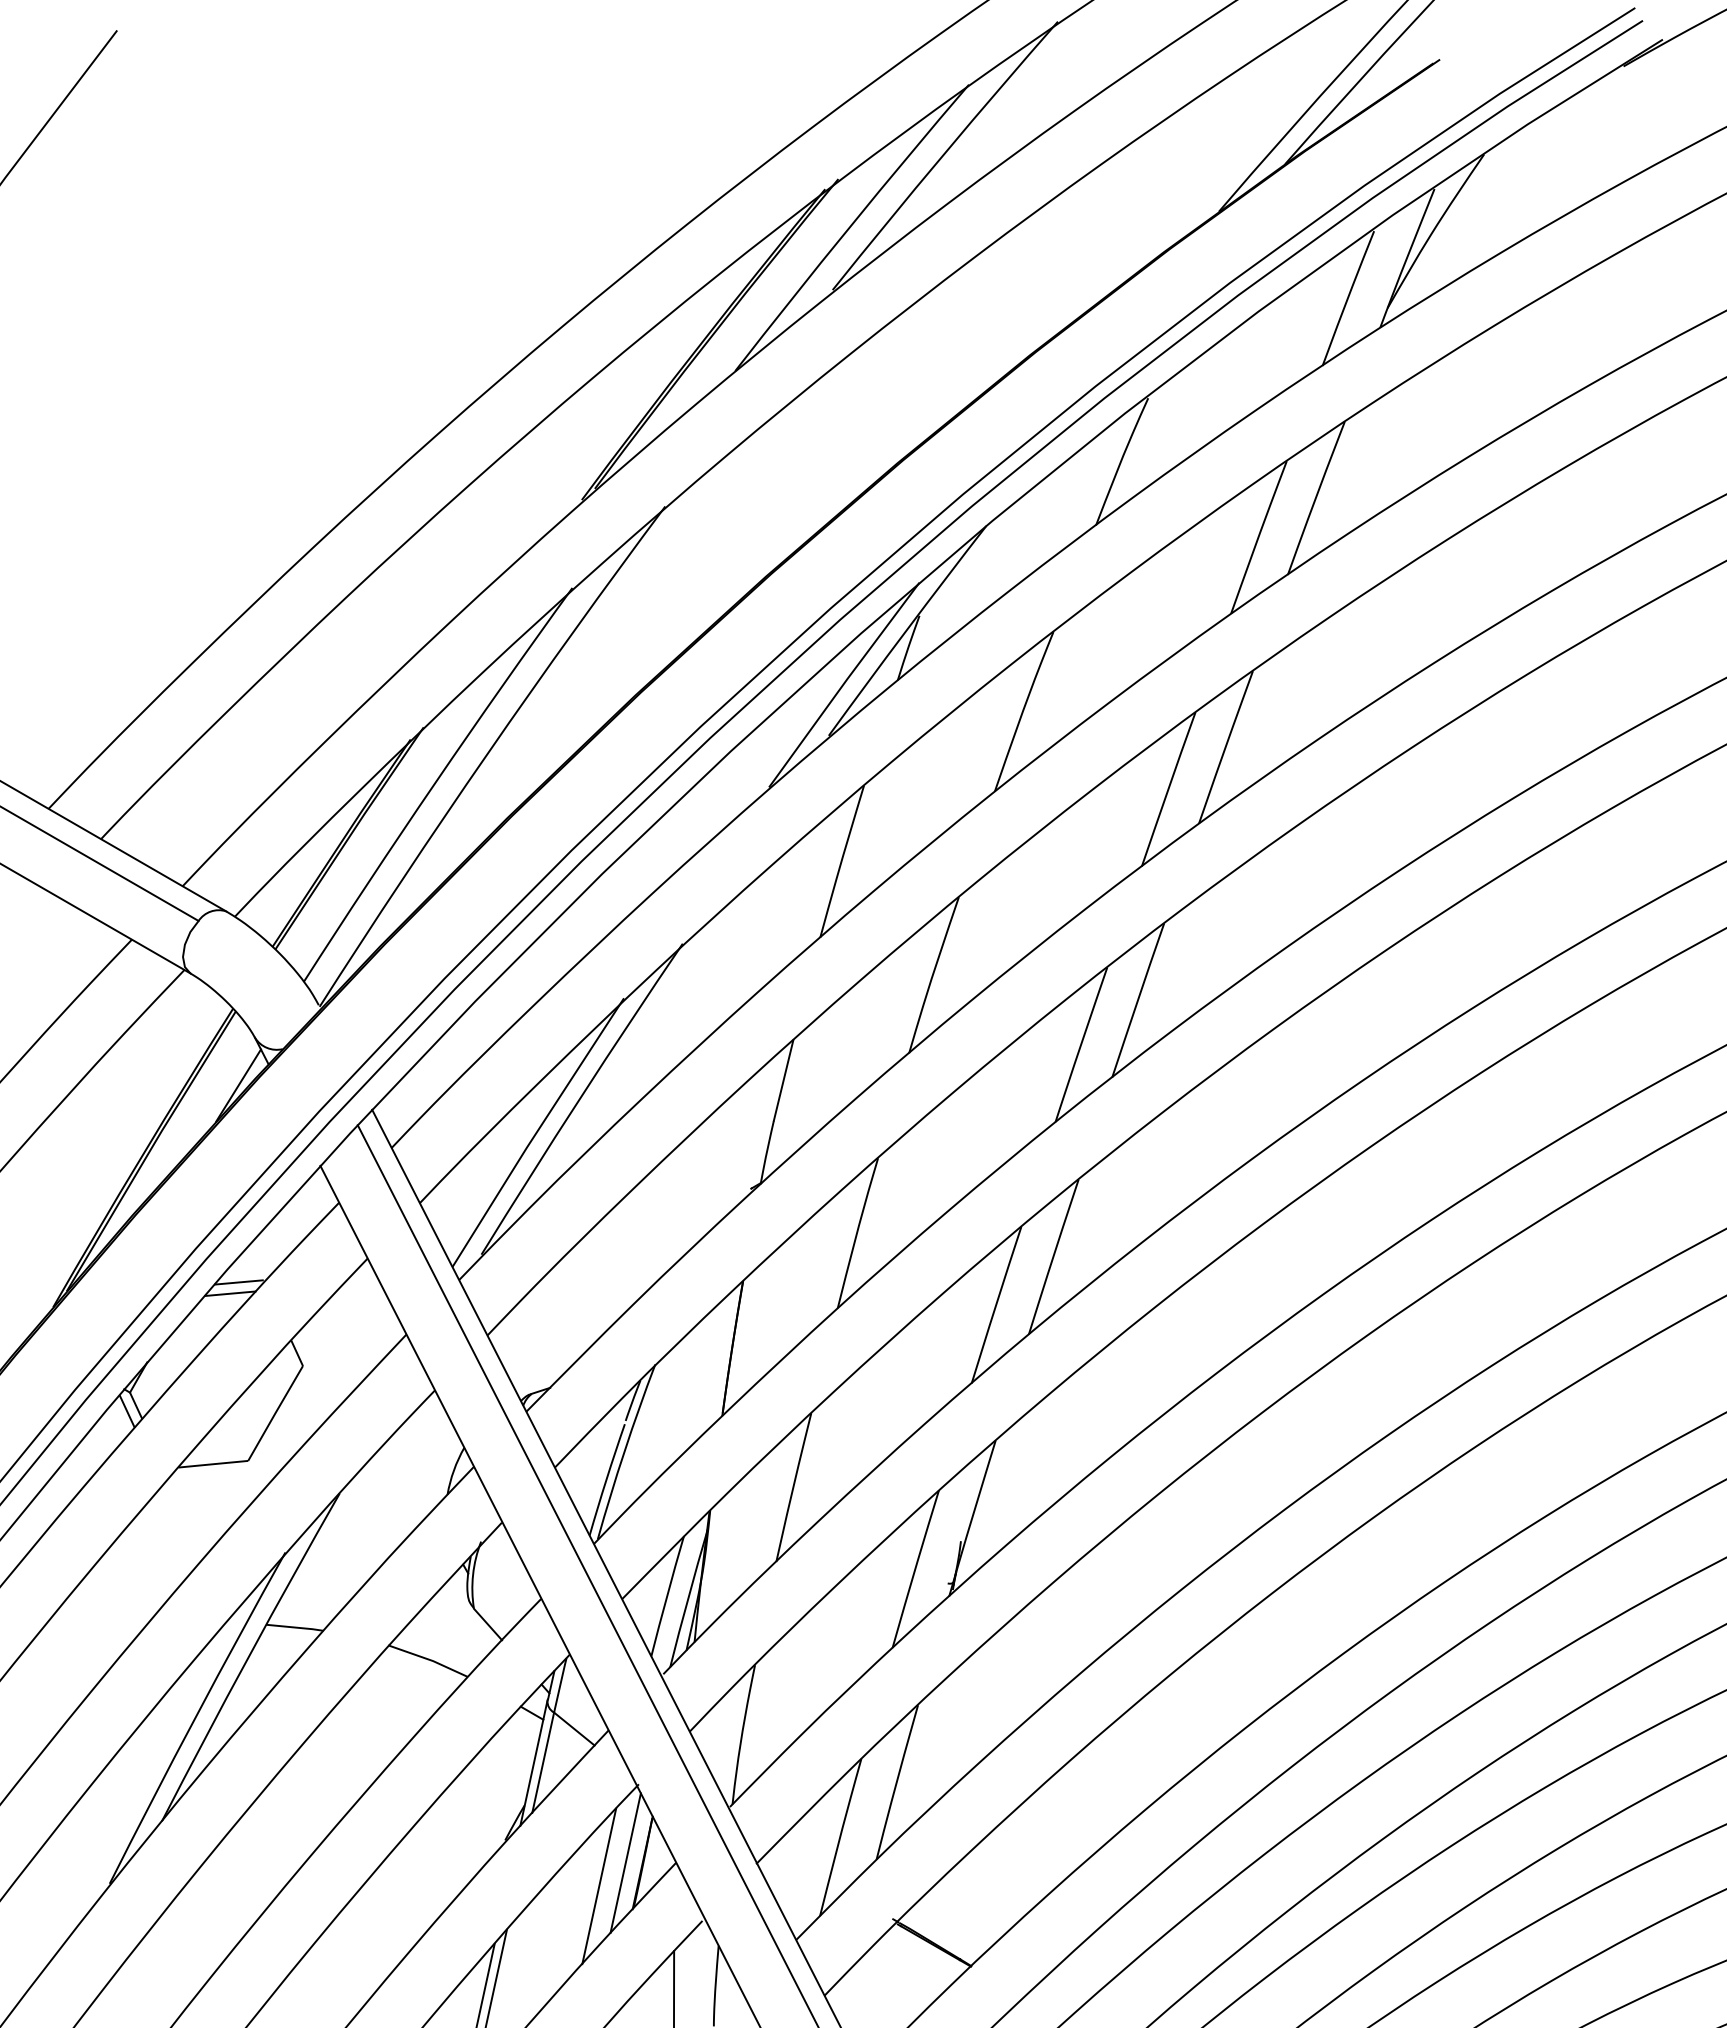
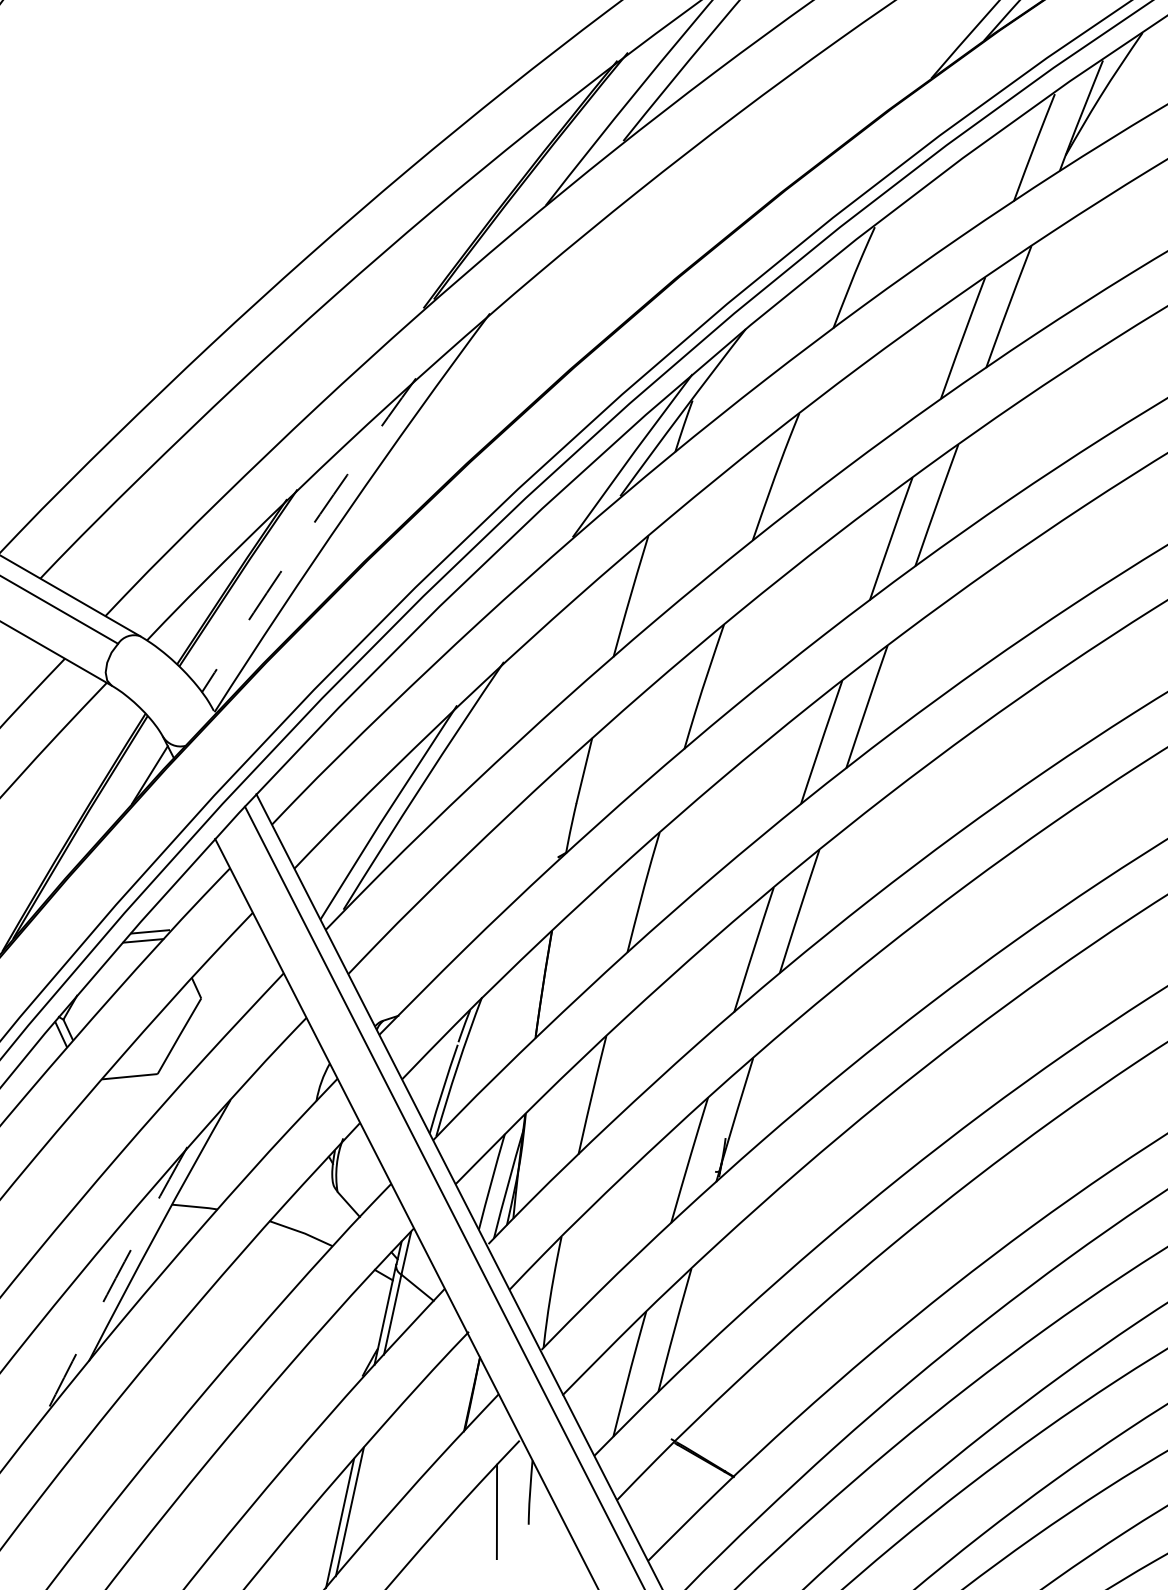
arc: (435, 783) -> (306, 534), solid -> dashed
arc: (195, 1717) -> (115, 1278), solid -> dashed
line: (625, 1862) -> (458, 1394), removed
line: (599, 1886) -> (437, 1413), removed

